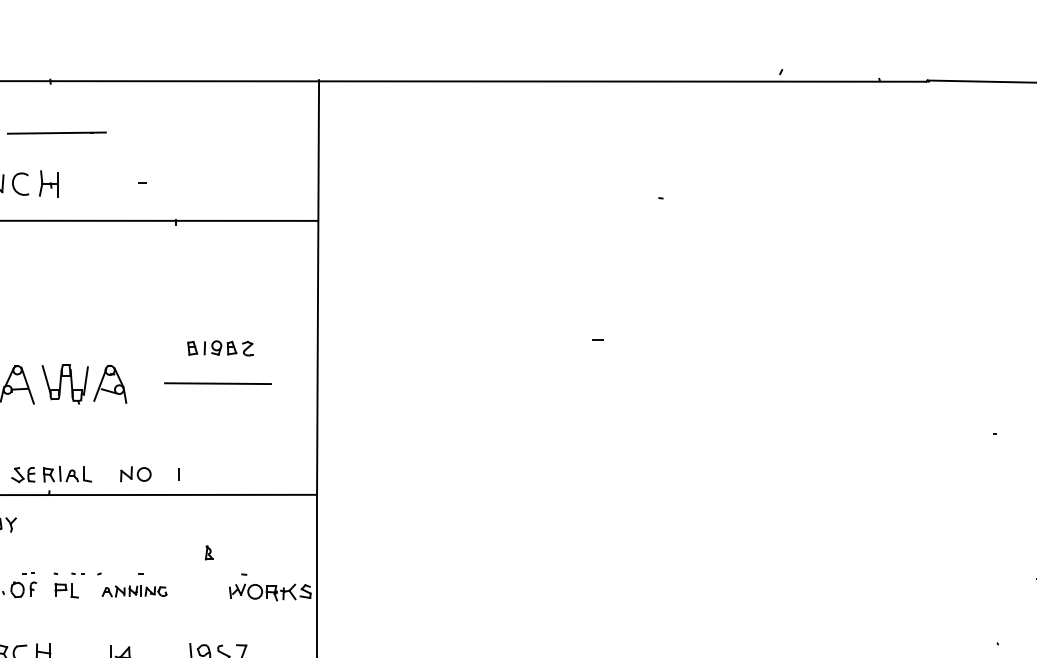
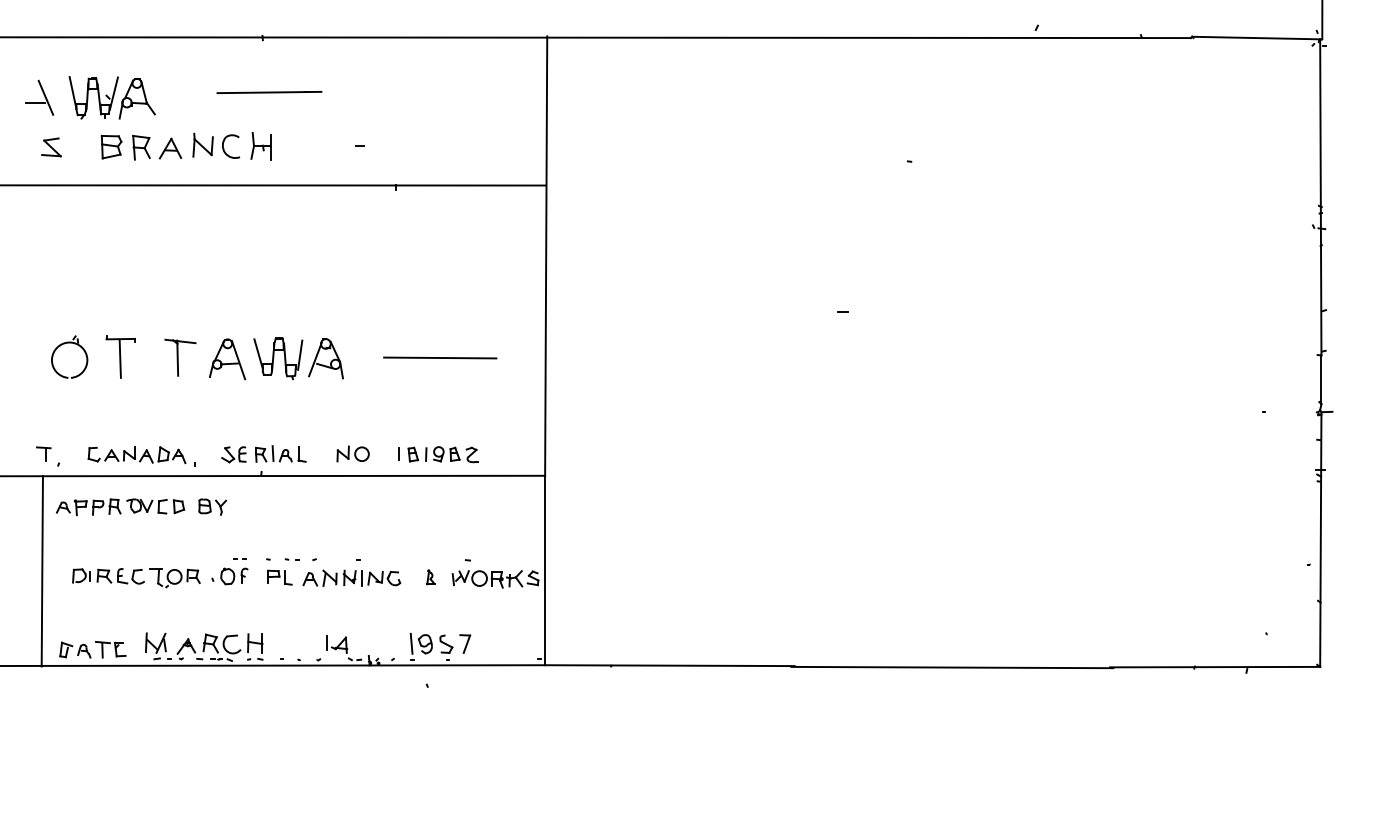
part: (220, 348) -> (442, 454), moved
part: (208, 553) -> (430, 577), moved
part: (134, 590) -> (351, 577), size x1.43

